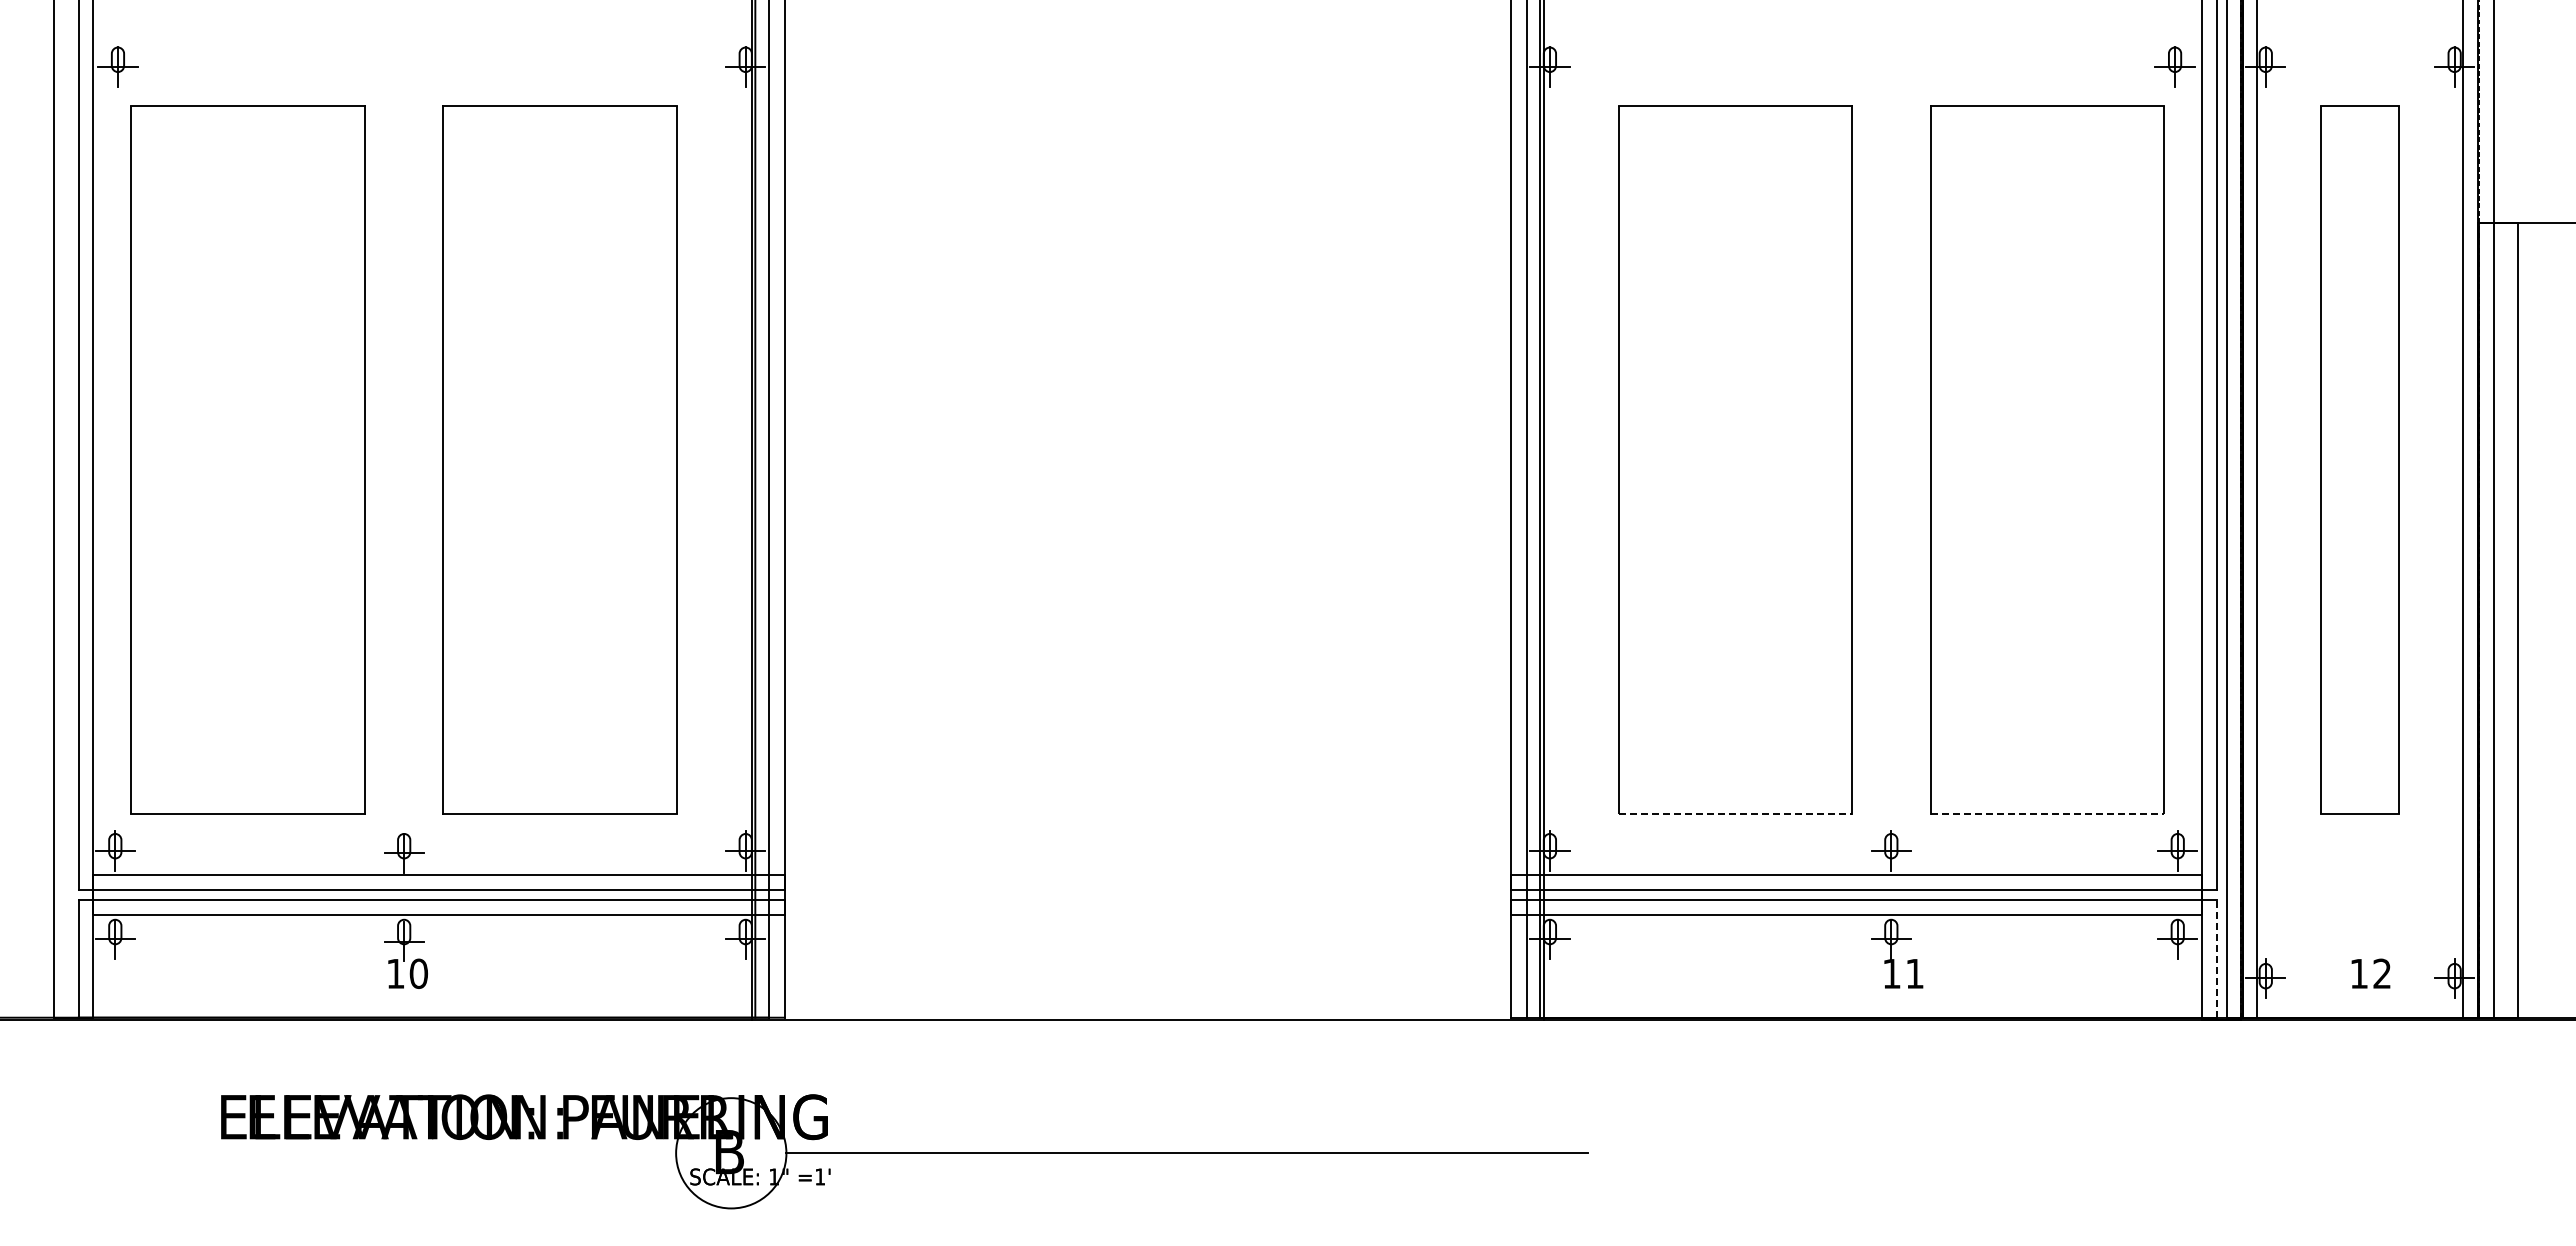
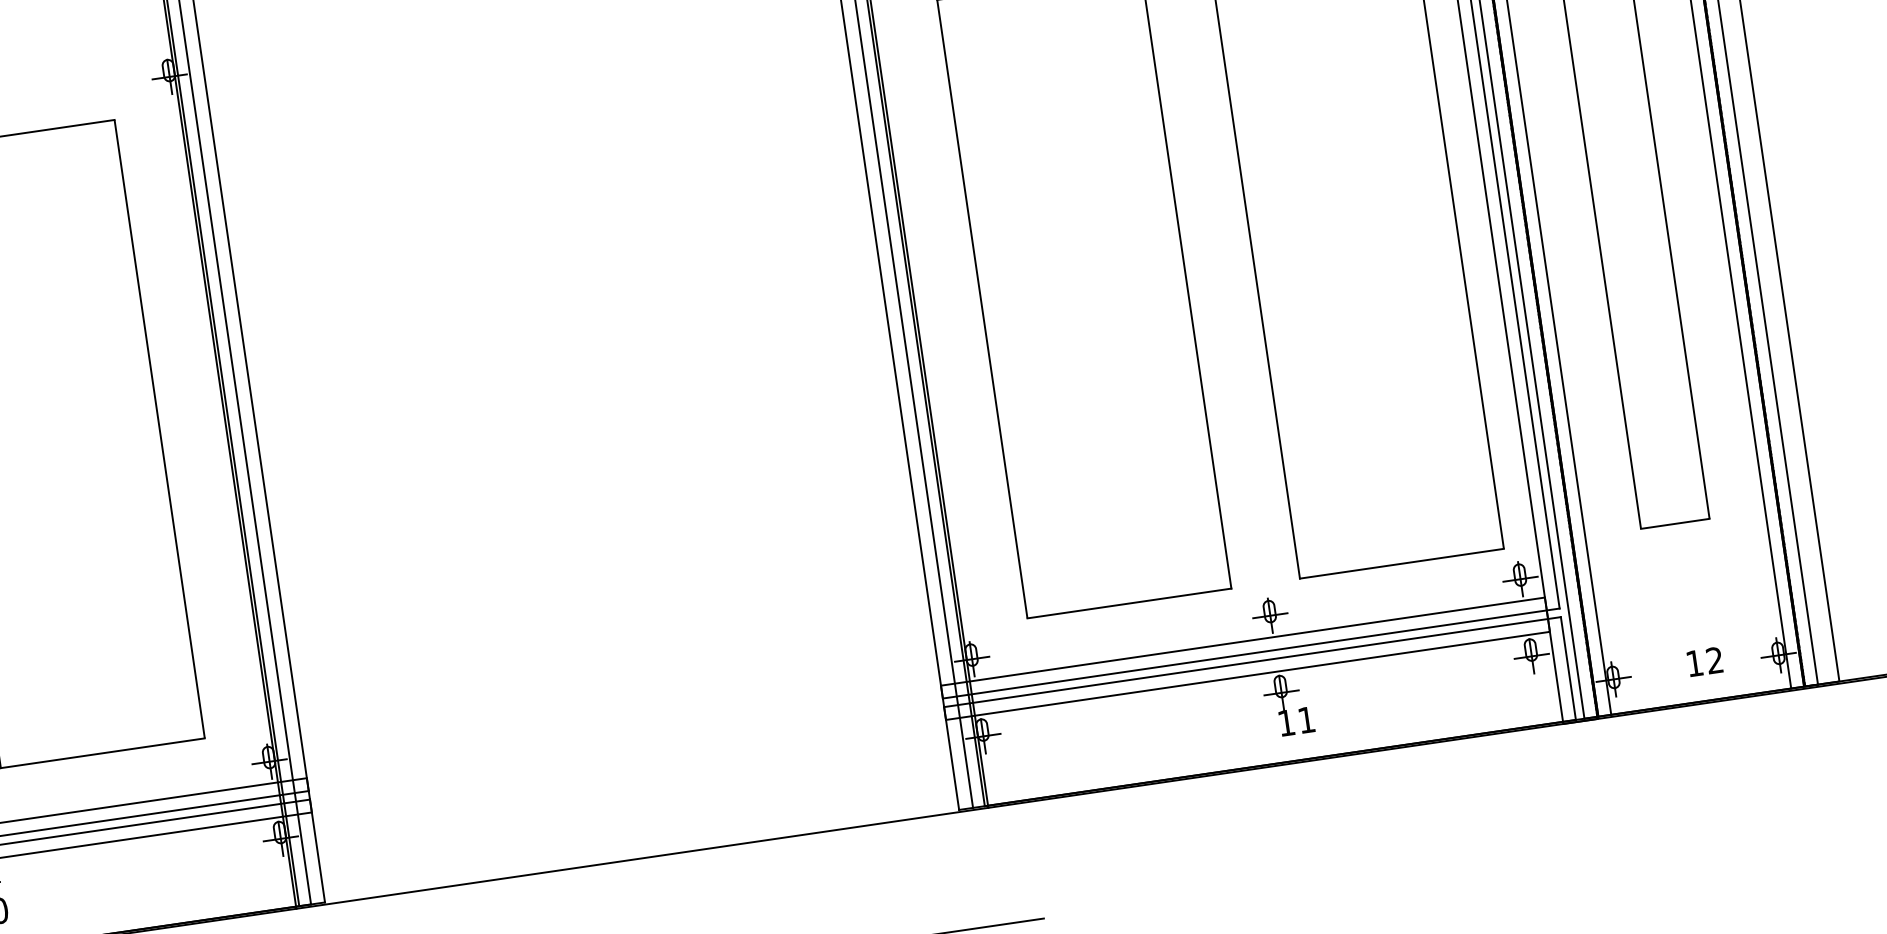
line: (1735, 814) -> (1129, 603), dashed -> solid
line: (2047, 814) -> (1402, 564), dashed -> solid
line: (2216, 958) -> (1568, 668), dashed -> solid

